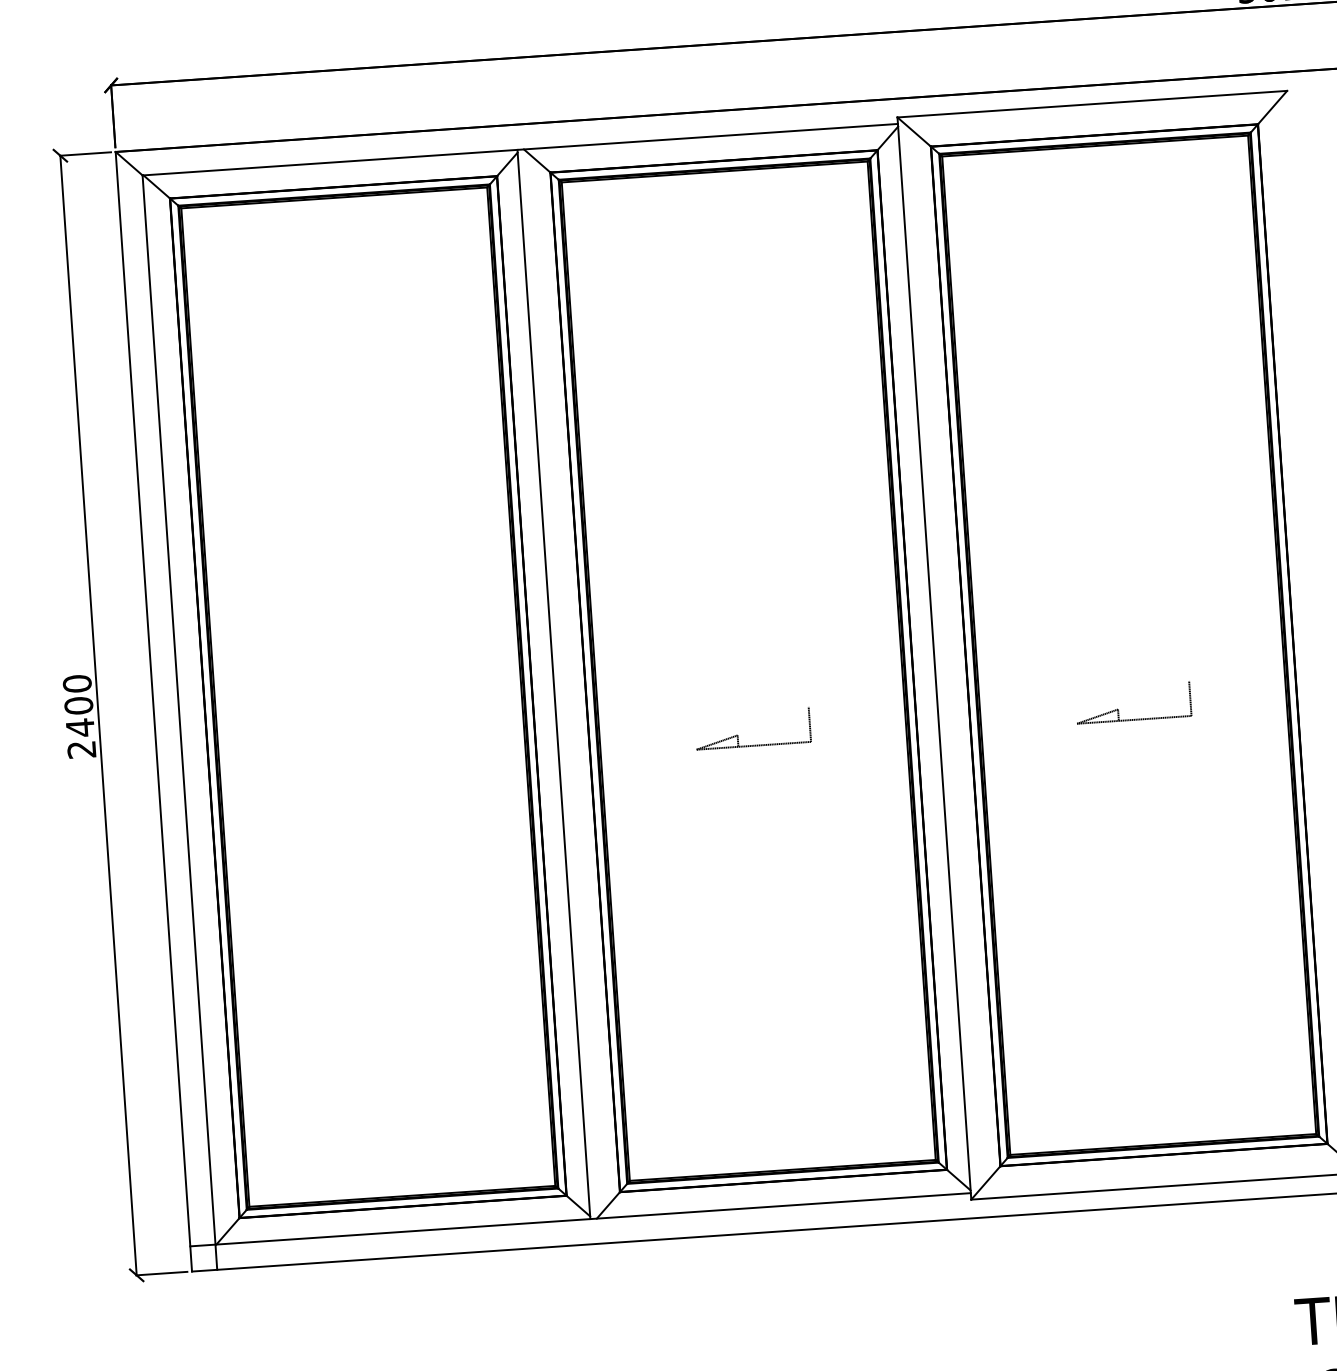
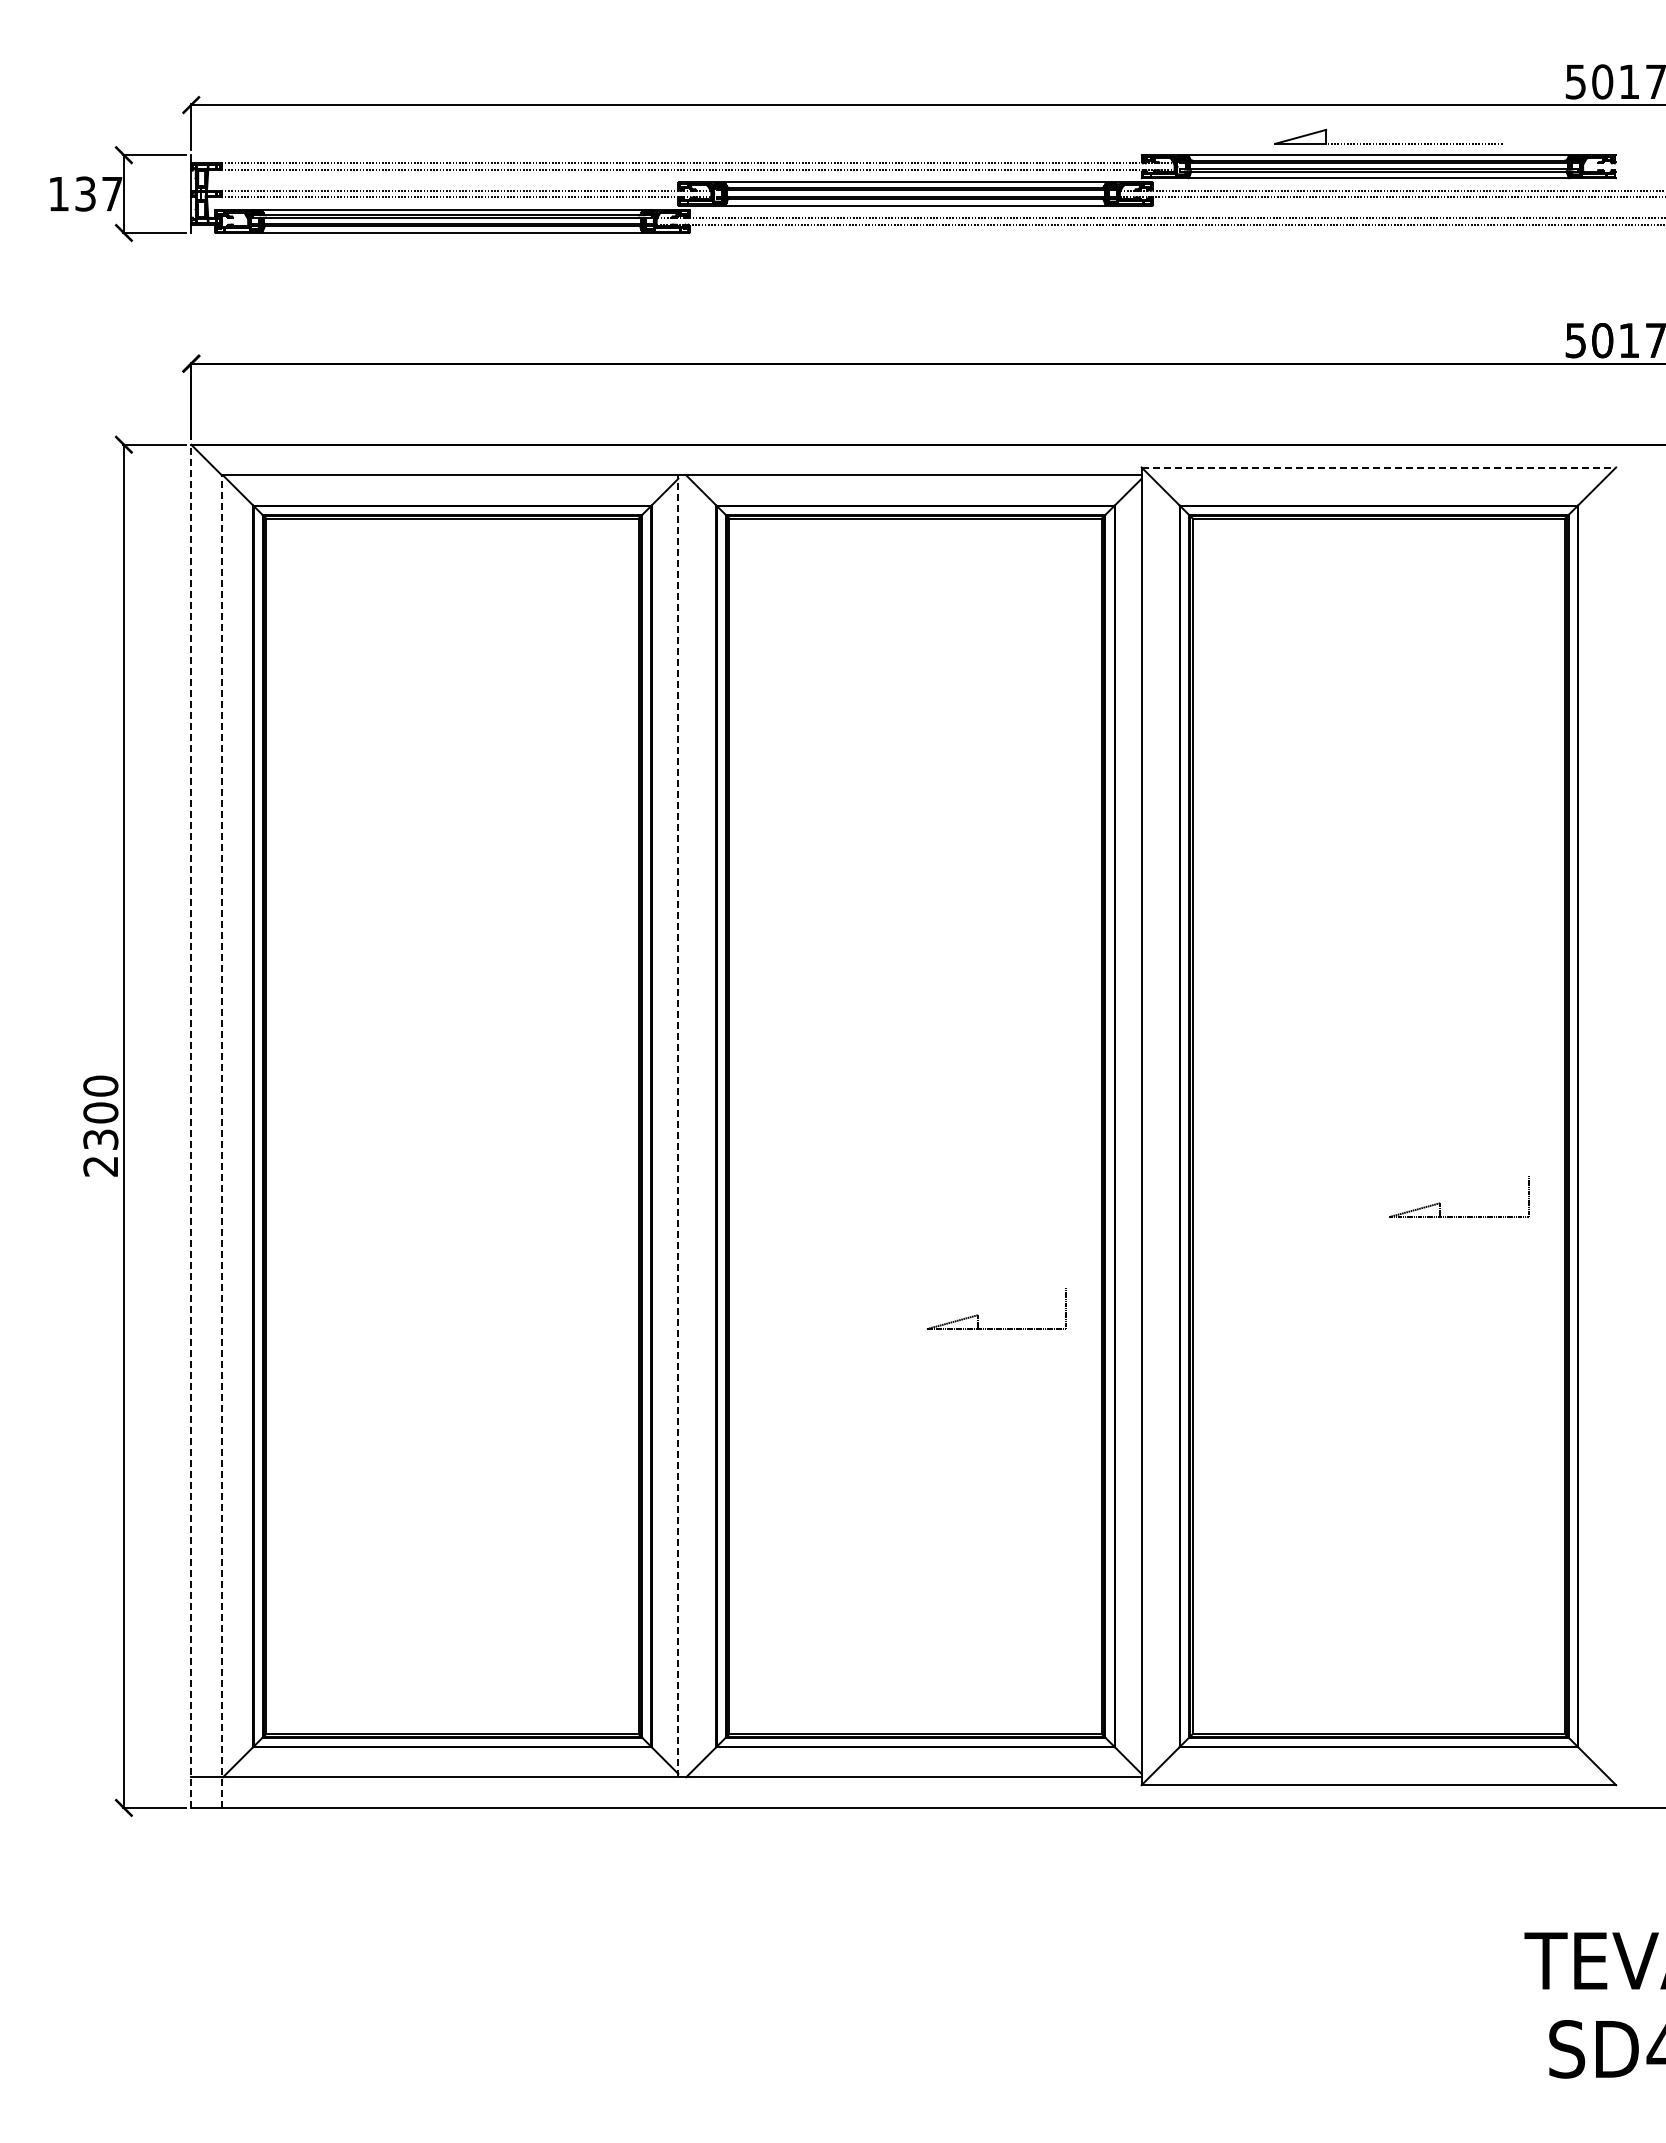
line: (1092, 104) -> (1379, 467), solid -> dashed
line: (554, 684) -> (678, 1126), solid -> dashed
line: (154, 711) -> (191, 1126), solid -> dashed
part: (1134, 719) -> (1459, 1216), moved
line: (179, 722) -> (221, 1141), solid -> dashed
text: (80, 727) -> (100, 1139), 2400 -> 2300
part: (738, 735) -> (978, 1315), moved

